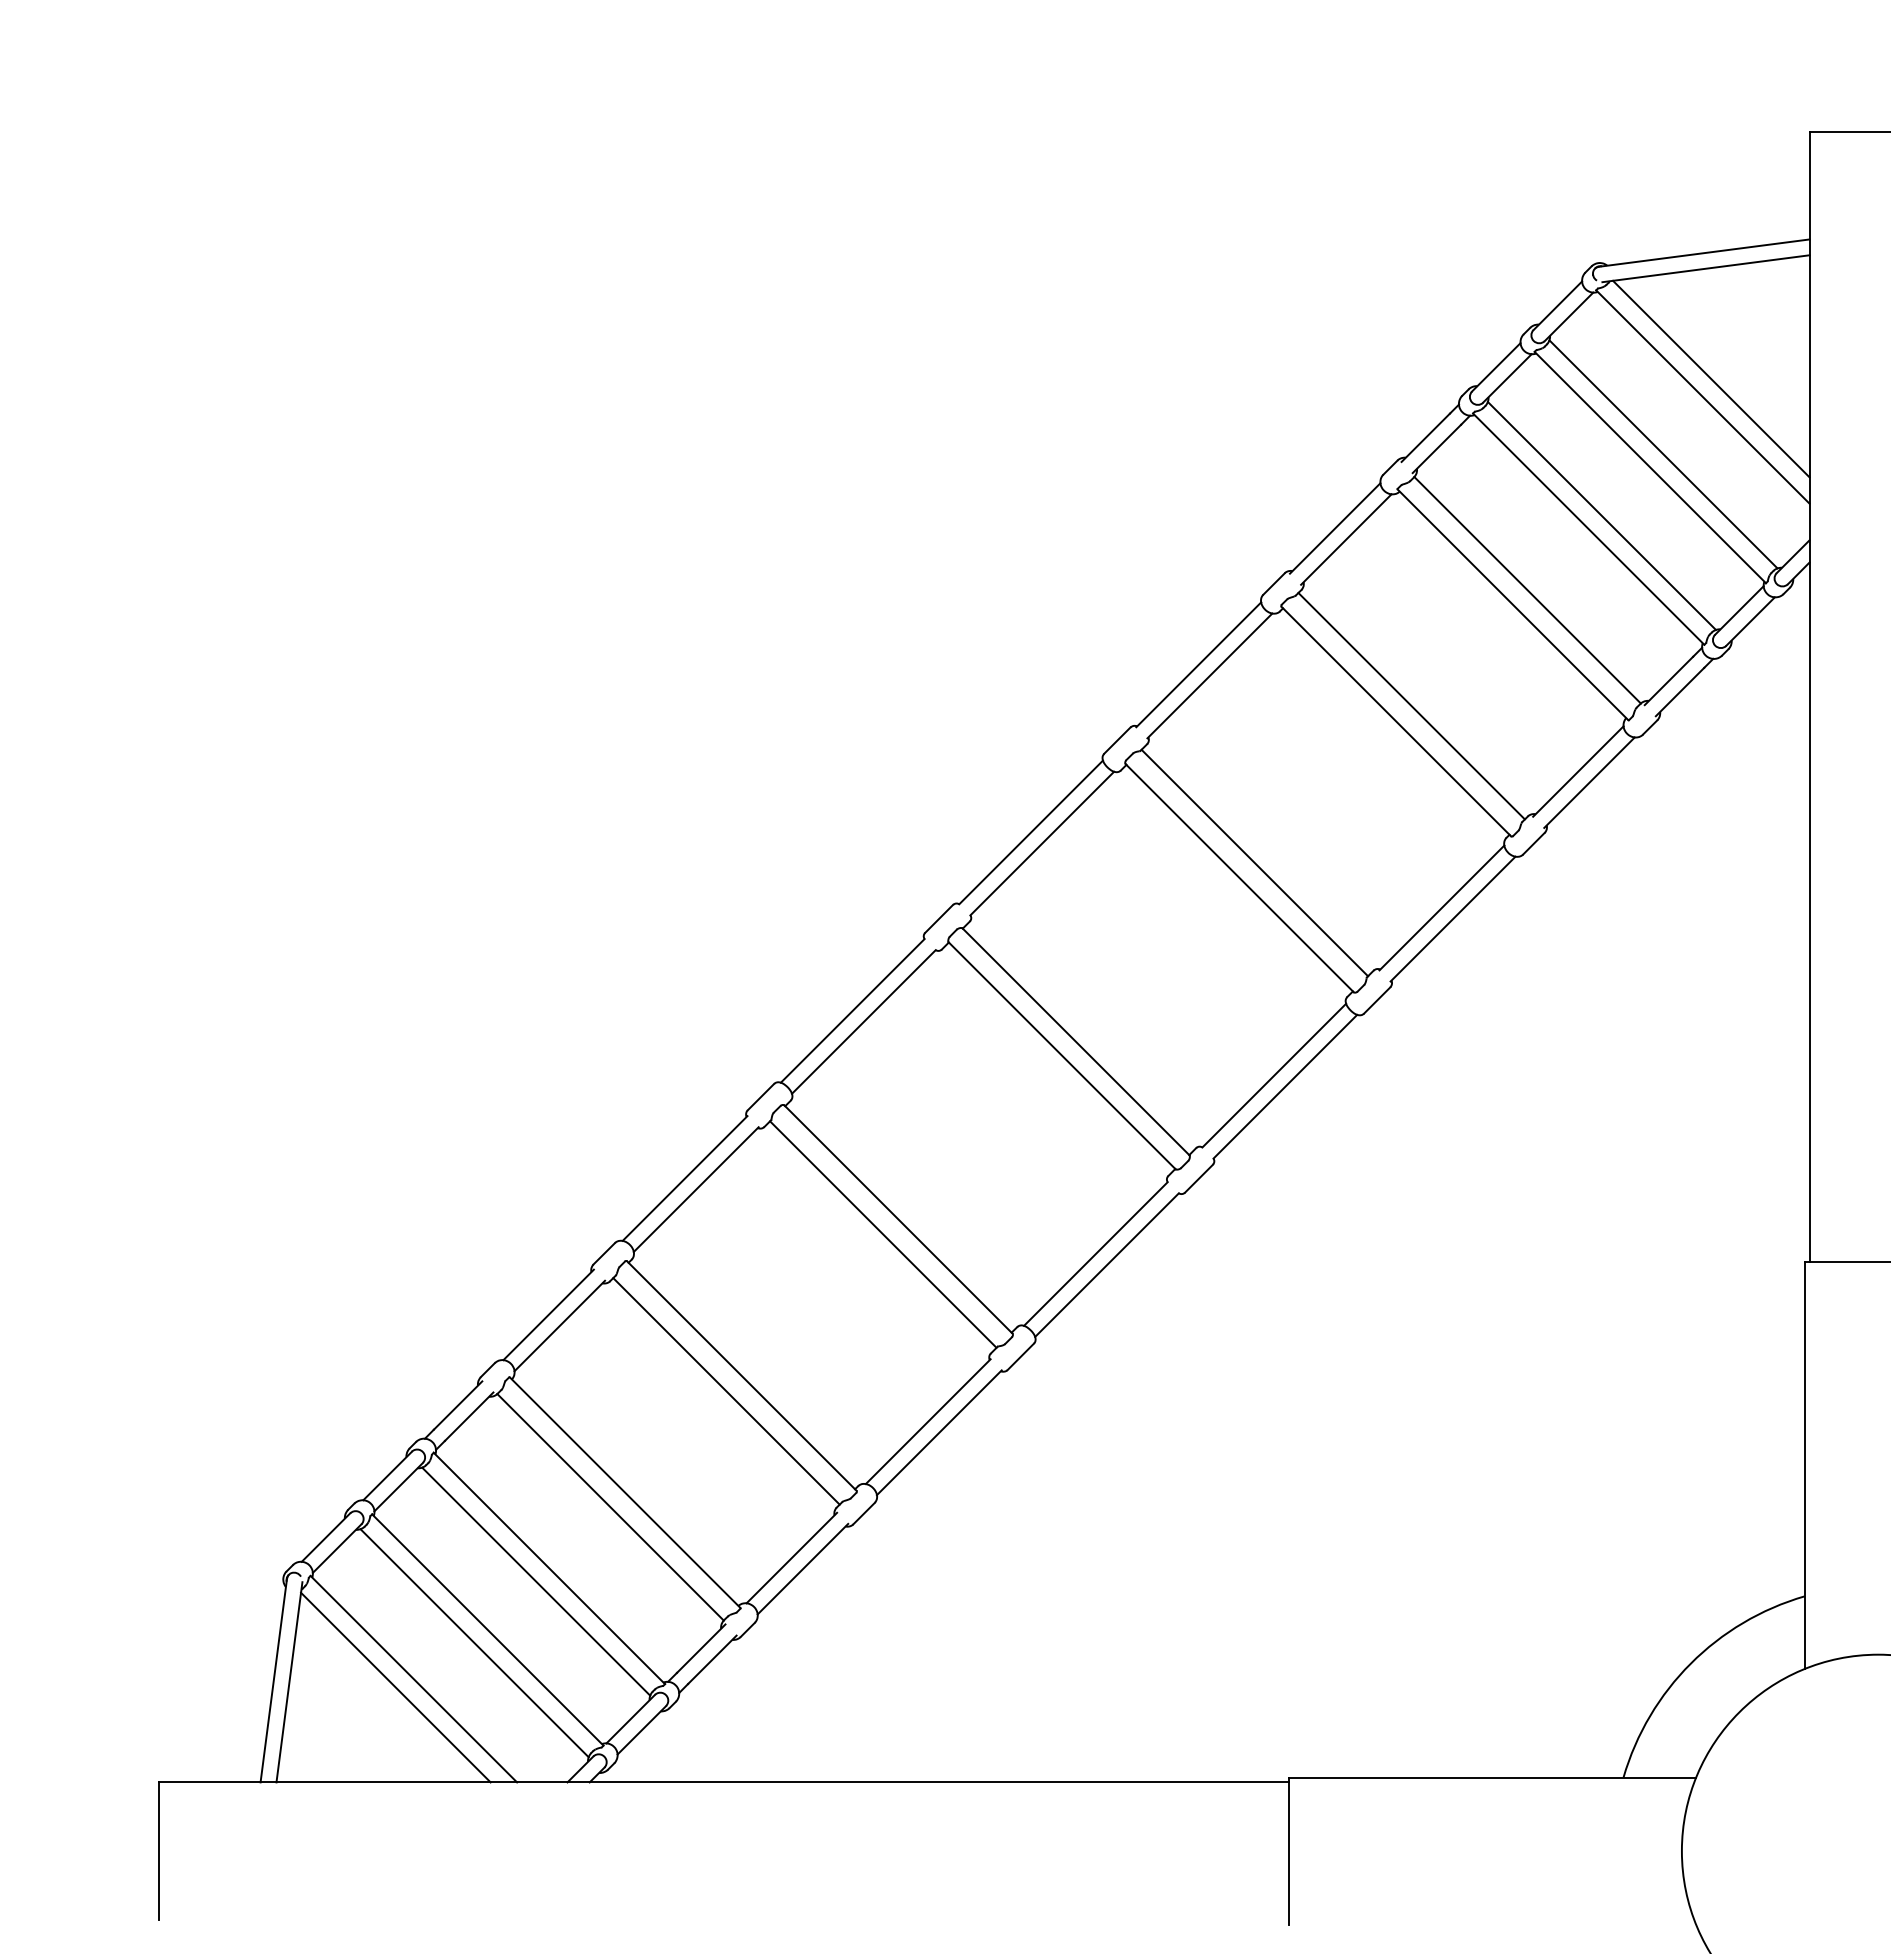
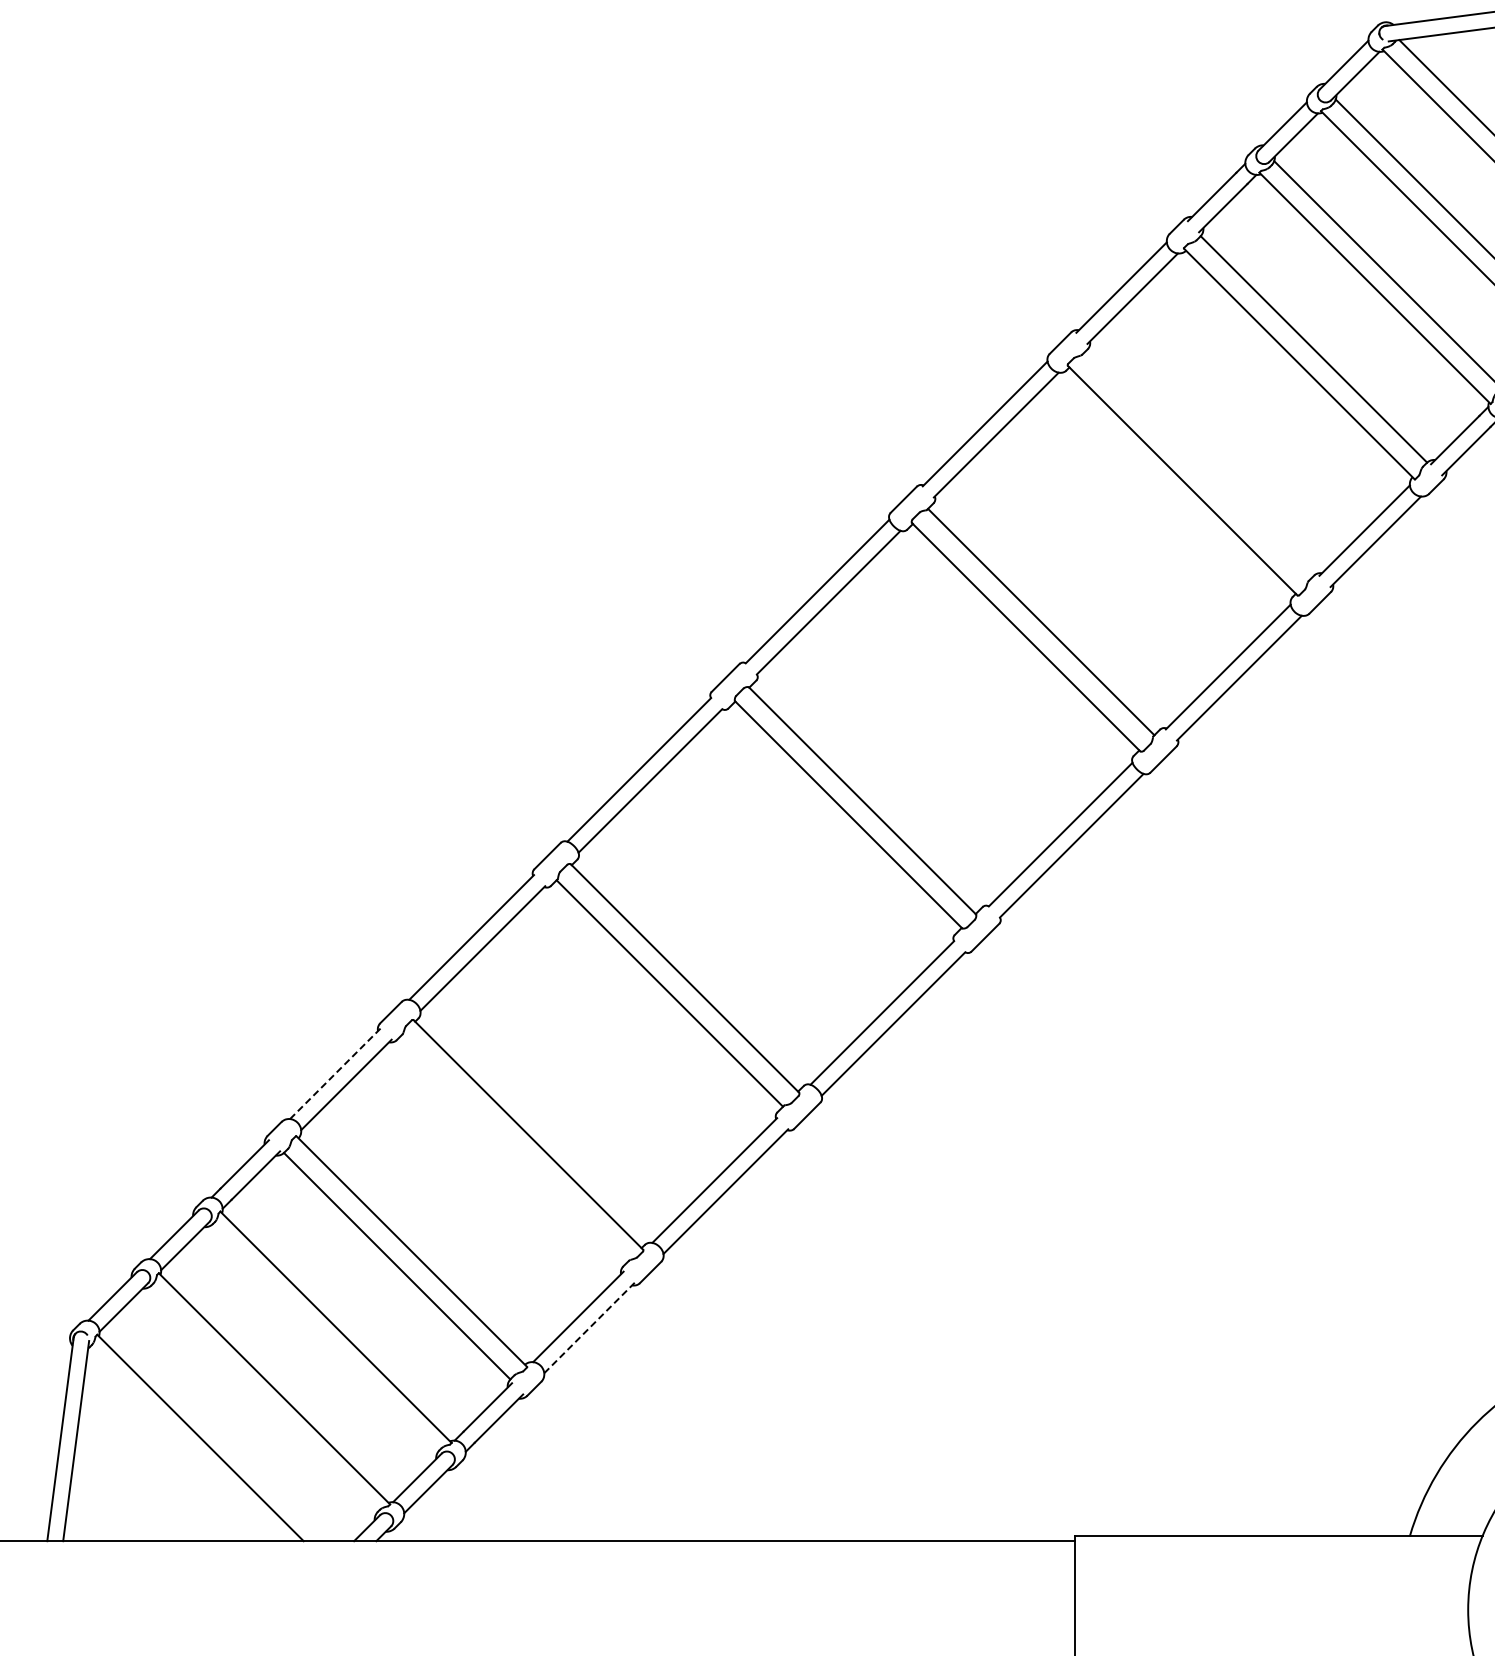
line: (1411, 705) -> (1197, 464), removed
line: (548, 1314) -> (335, 1073), solid -> dashed
line: (726, 1391) -> (513, 1150), removed
line: (802, 1569) -> (589, 1328), solid -> dashed
line: (536, 1581) -> (323, 1340), removed
line: (474, 1643) -> (261, 1402), removed
line: (395, 1687) -> (182, 1446), removed

